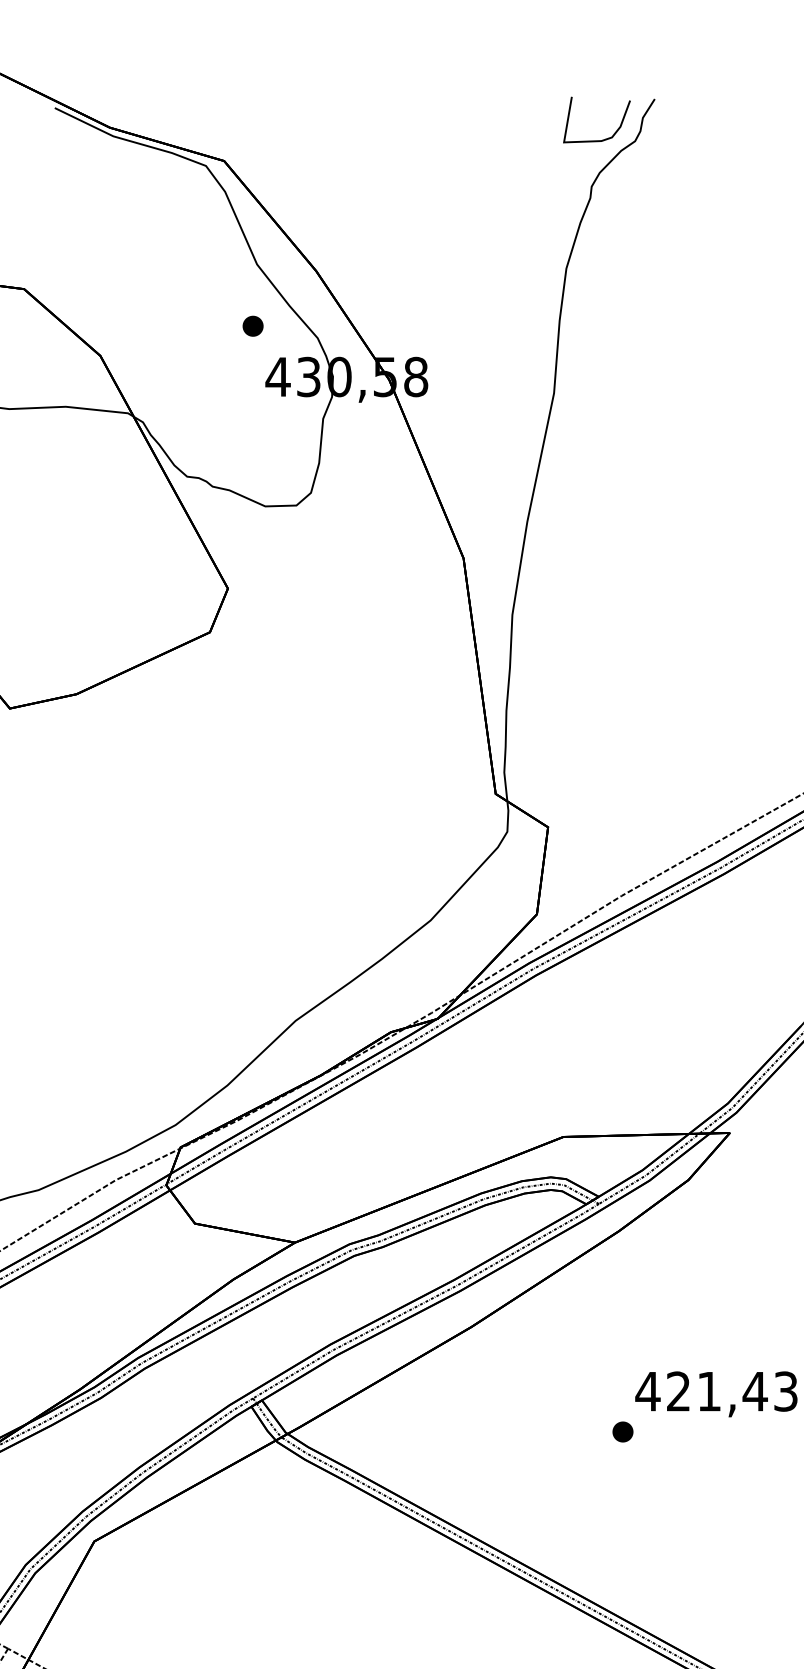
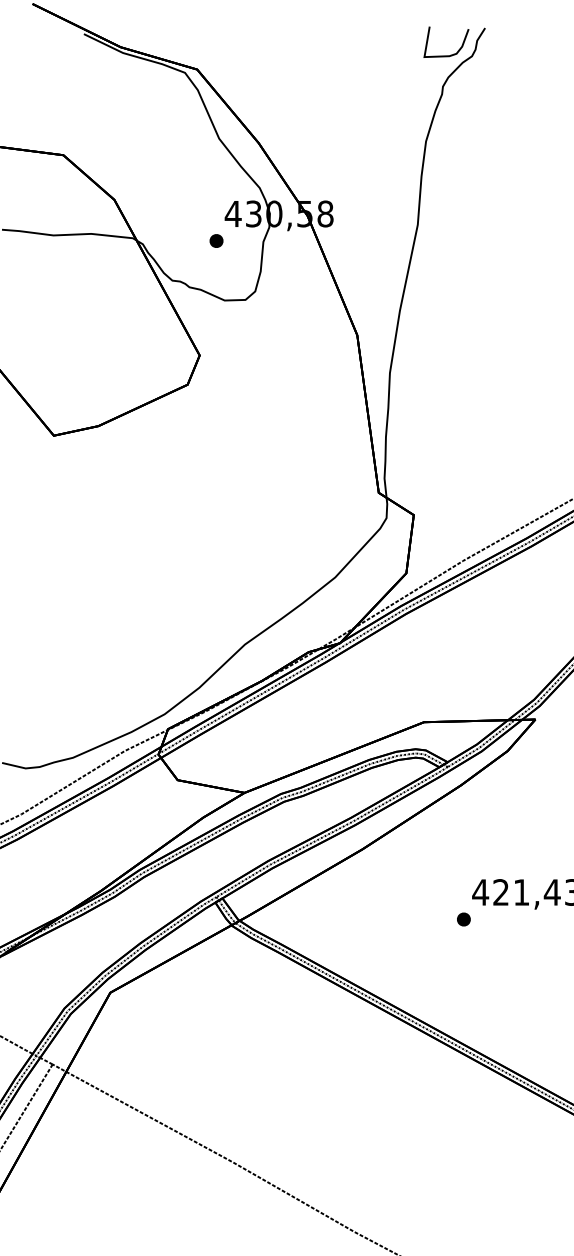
part: (253, 325) -> (216, 240), moved

